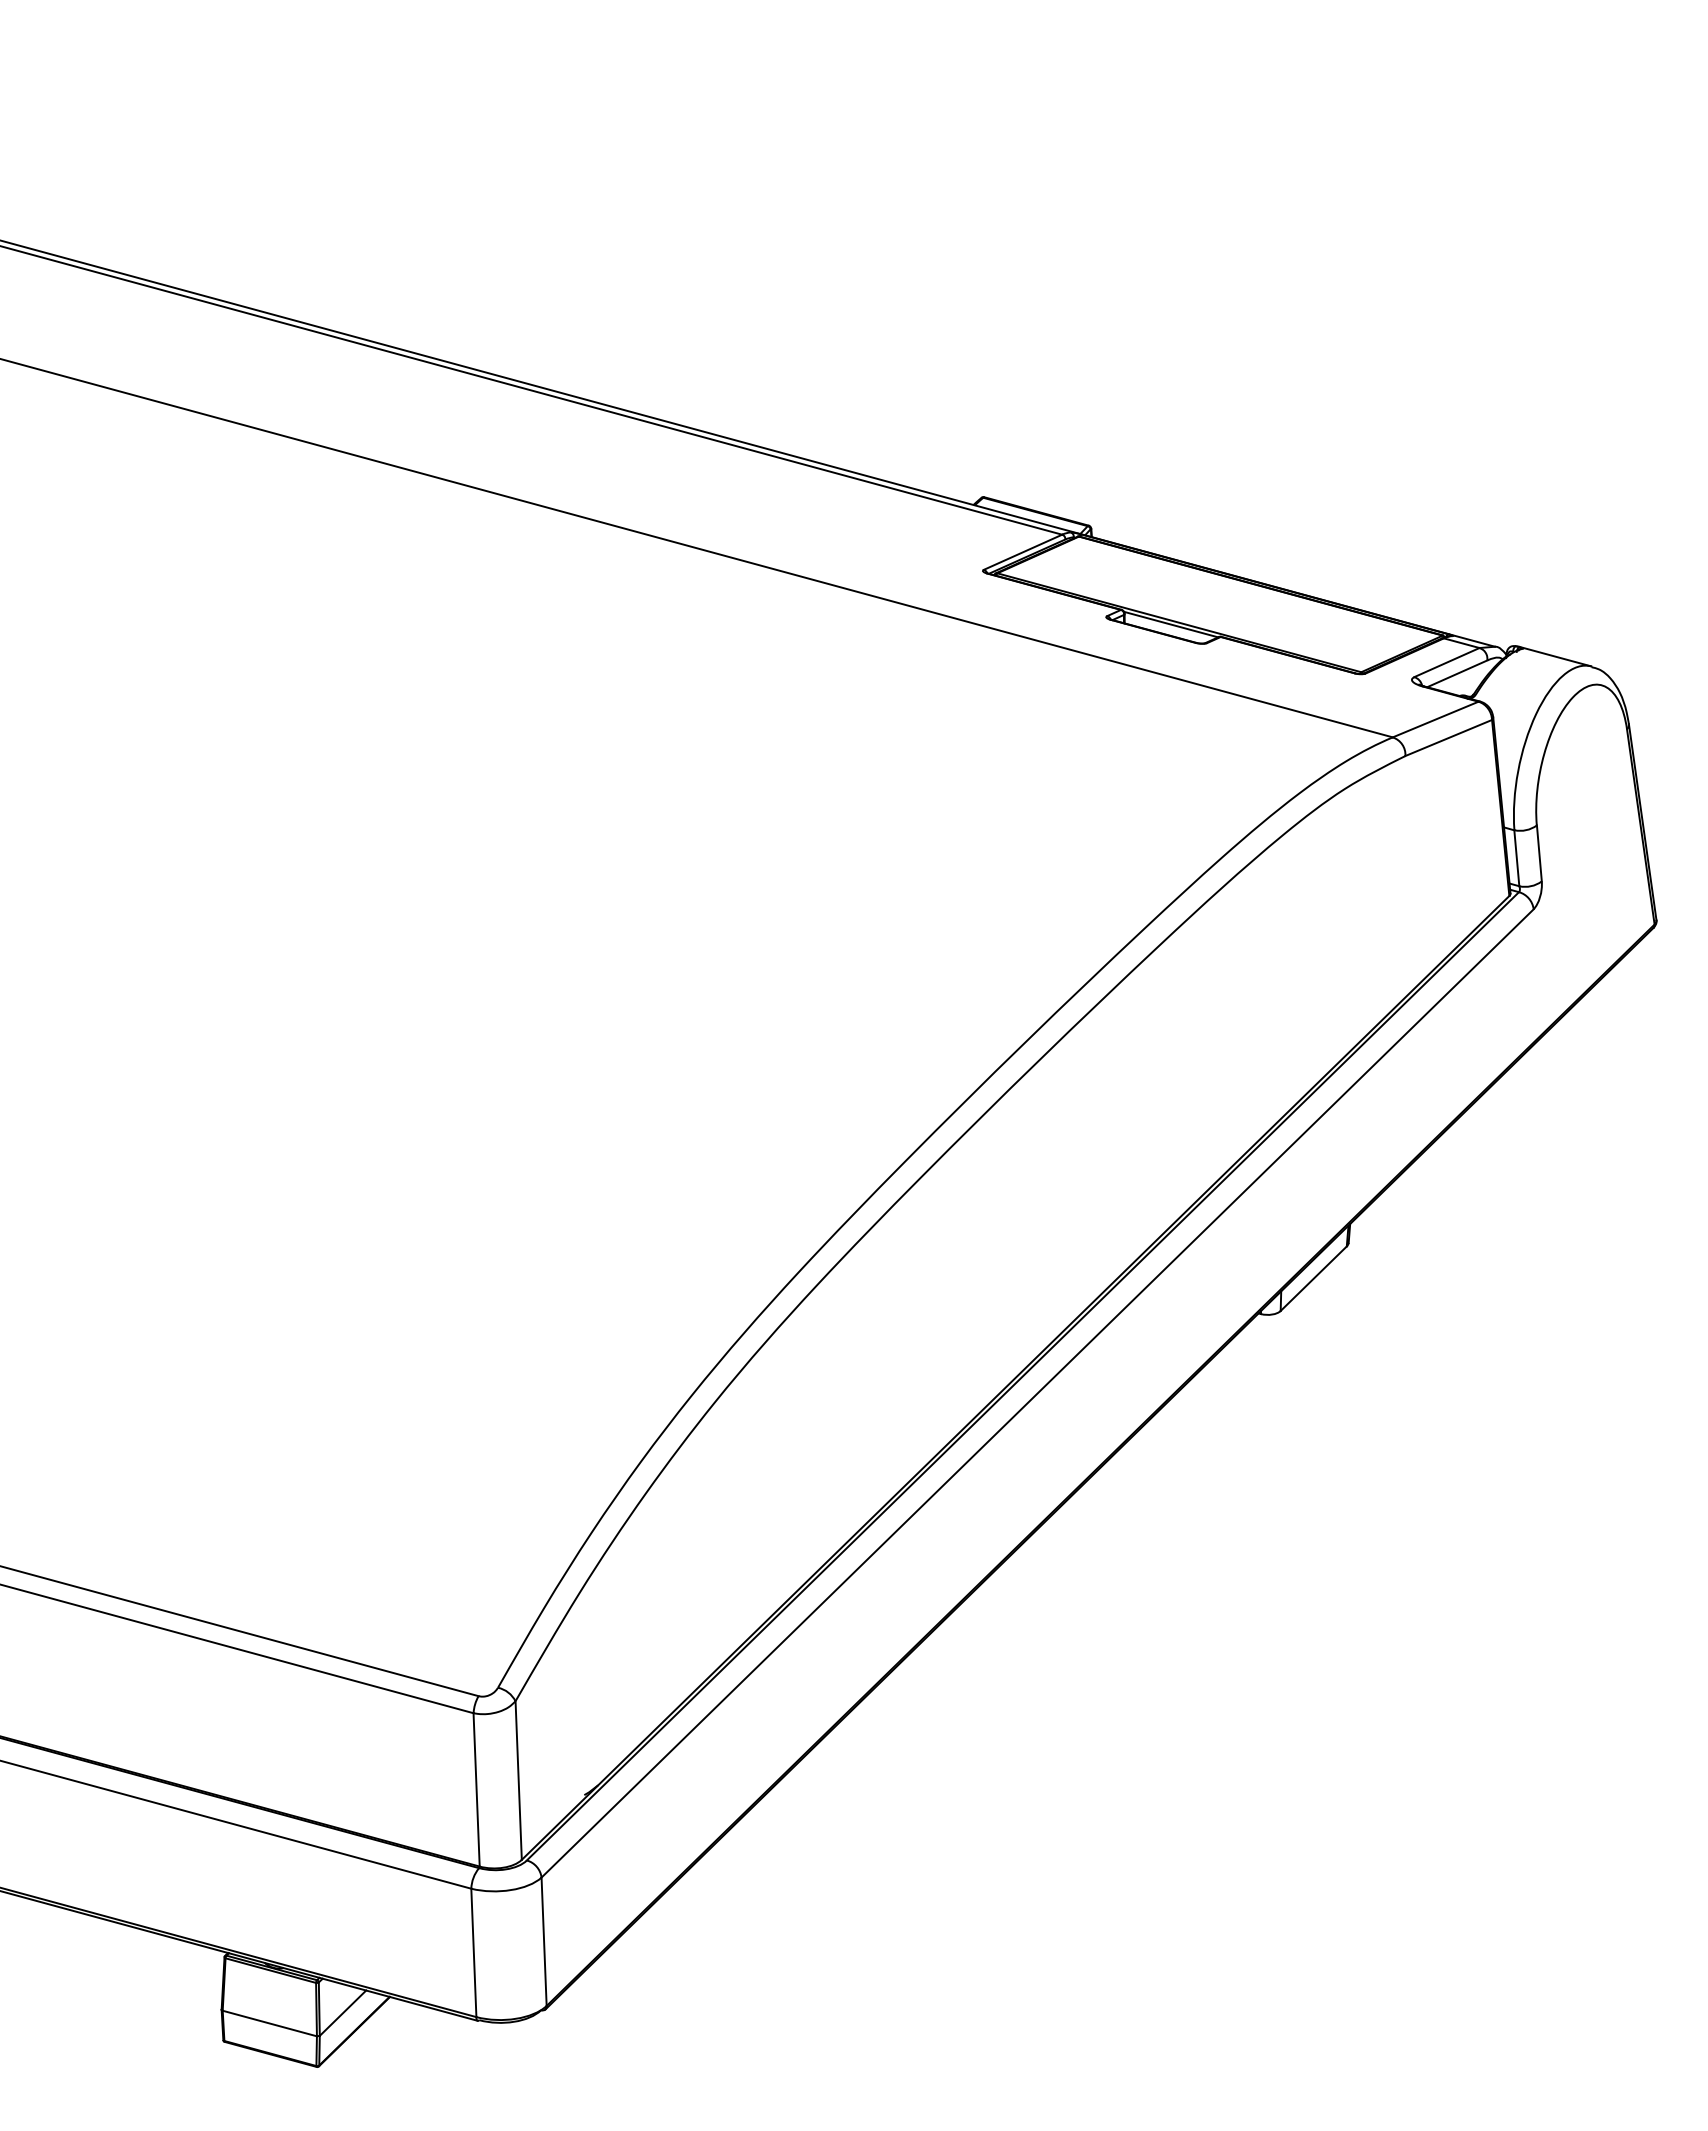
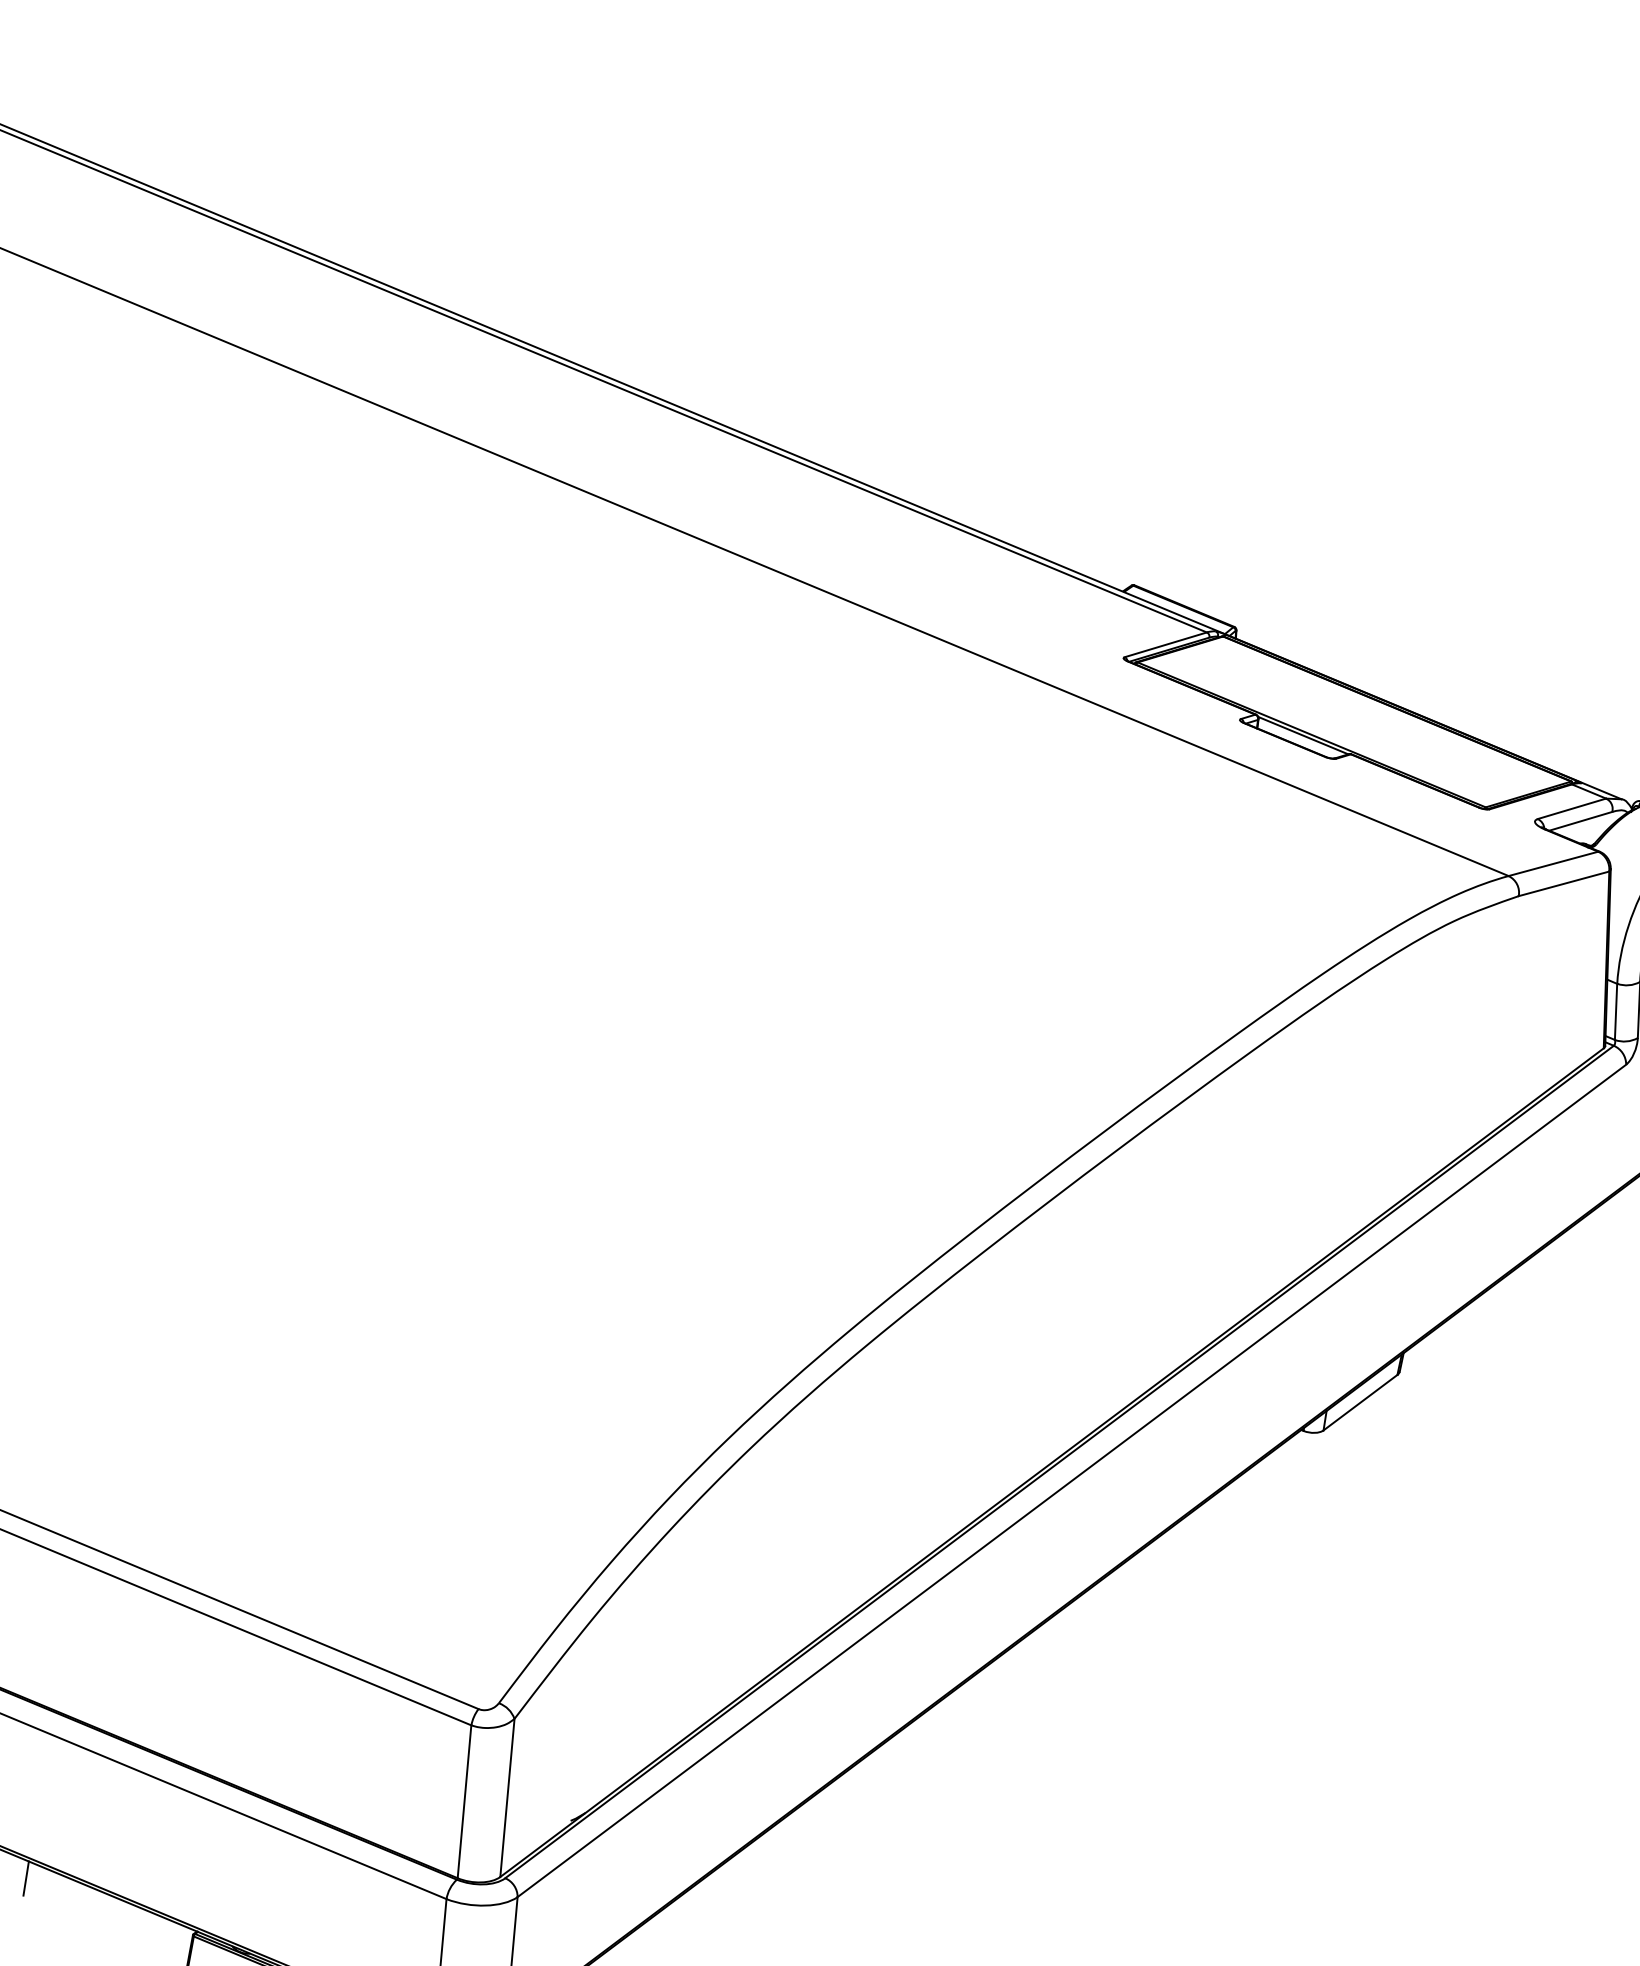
line: (51, 1922) -> (25, 1878), added

